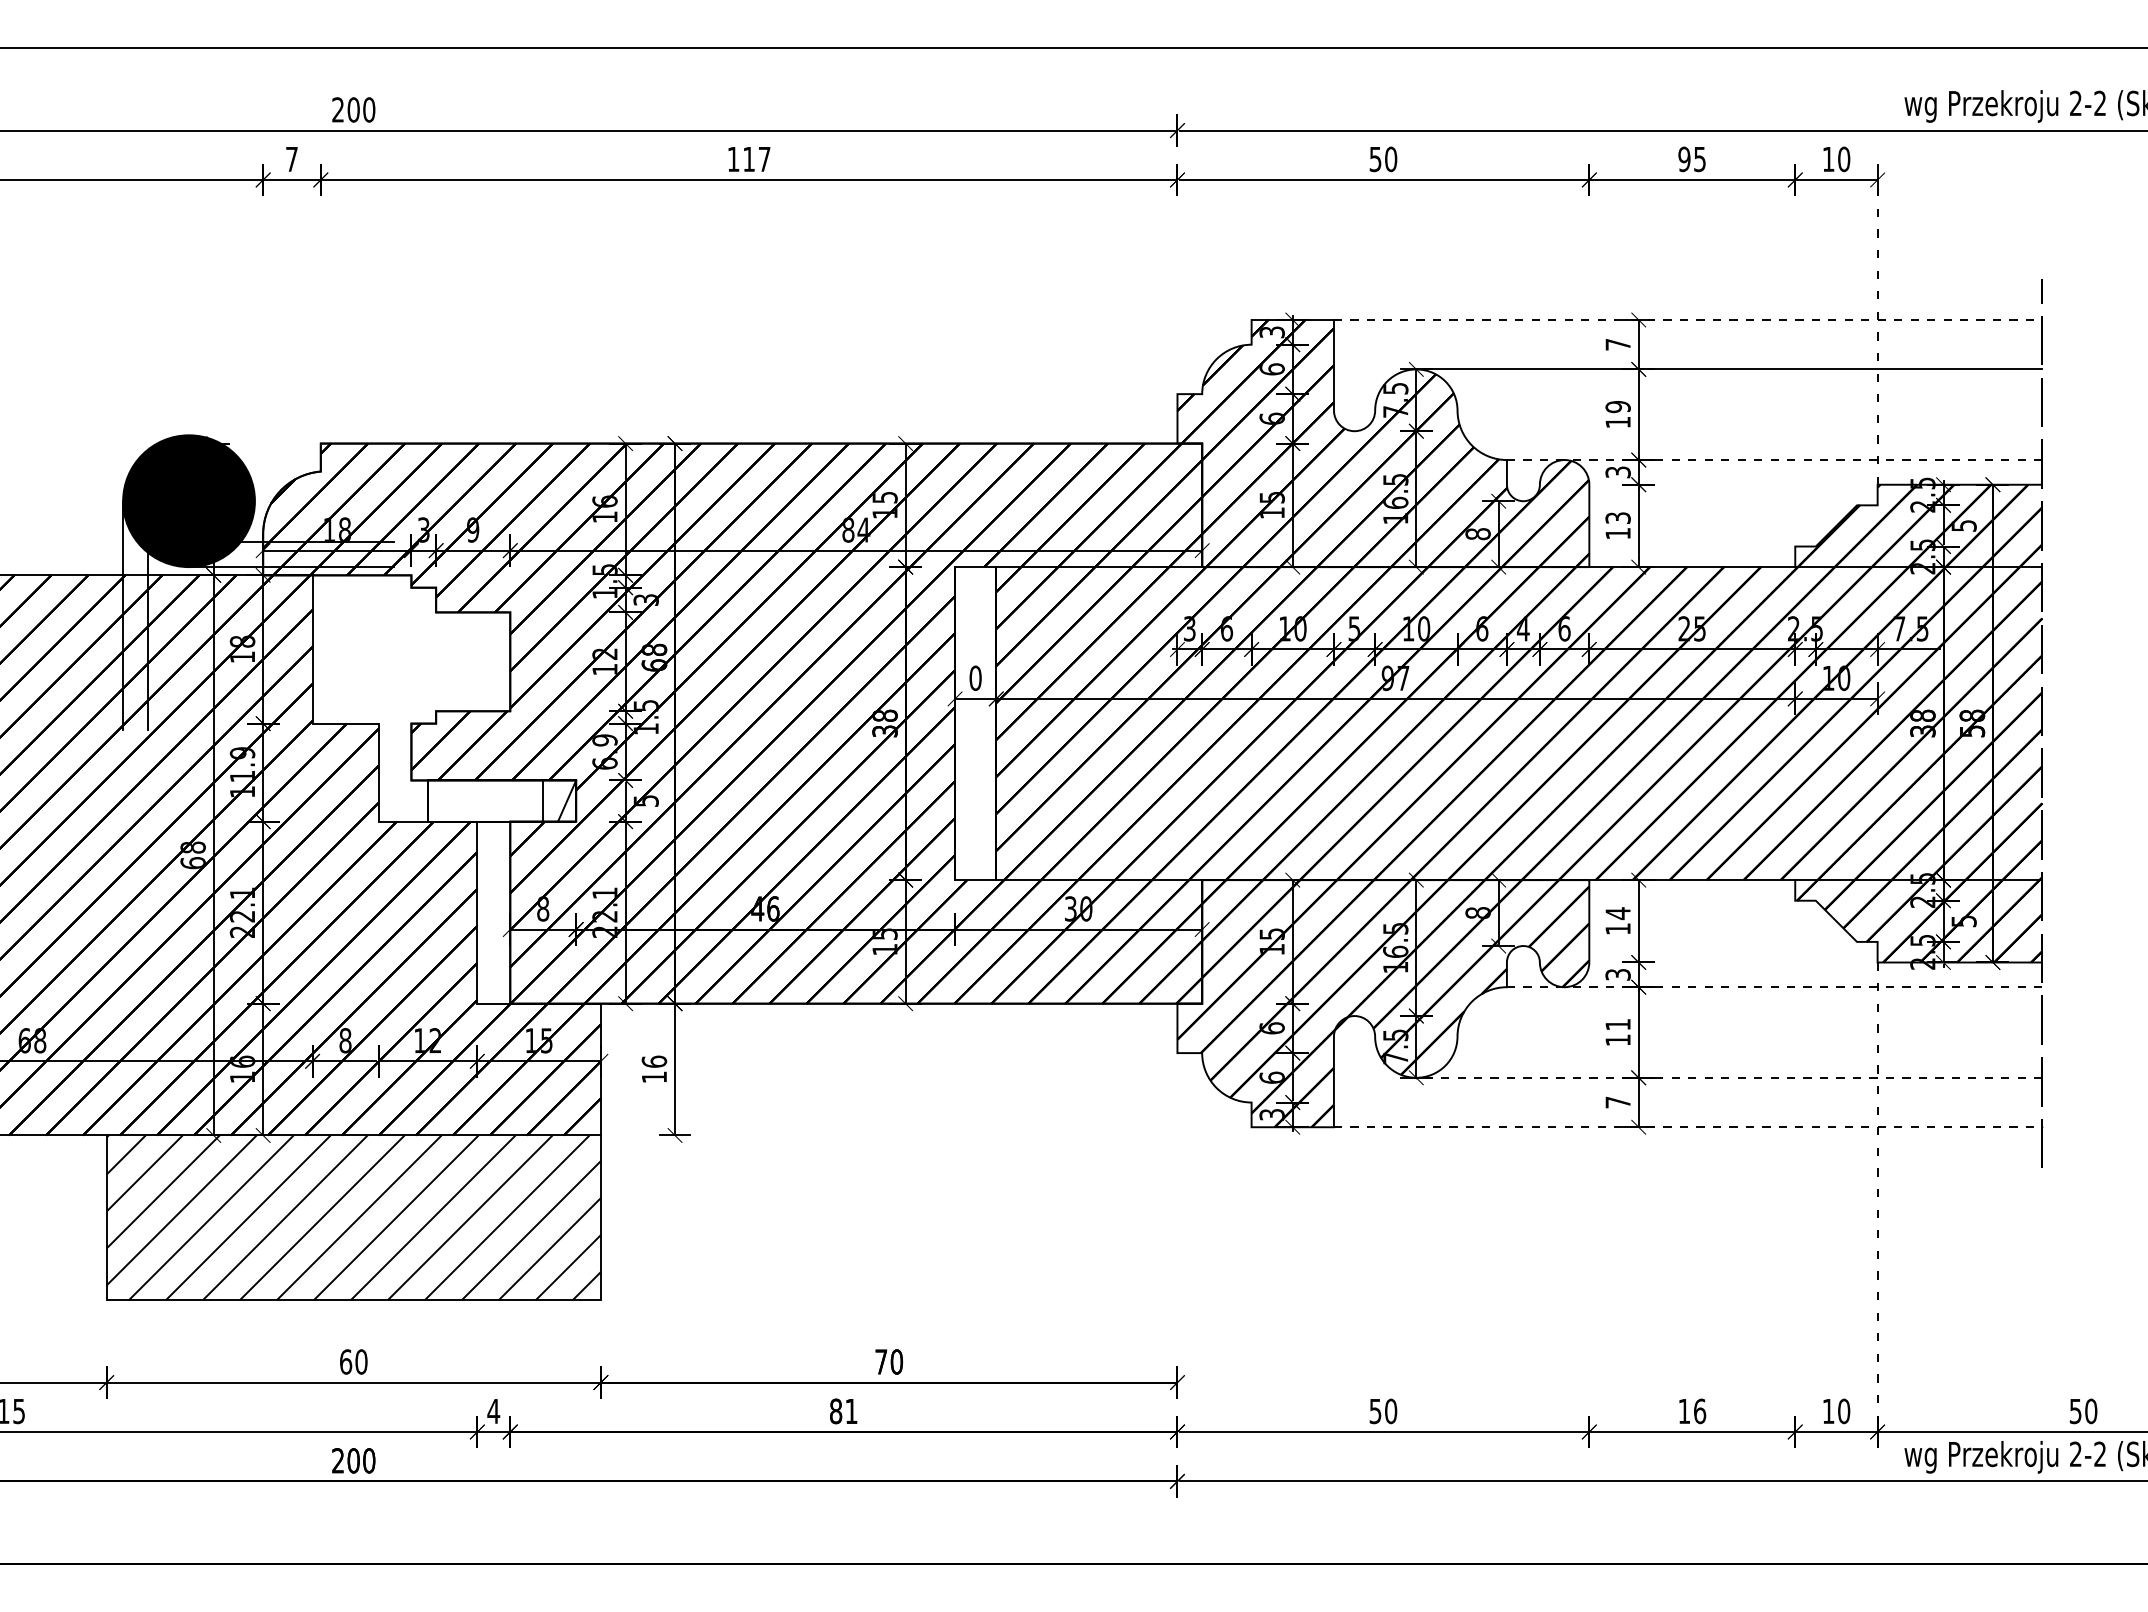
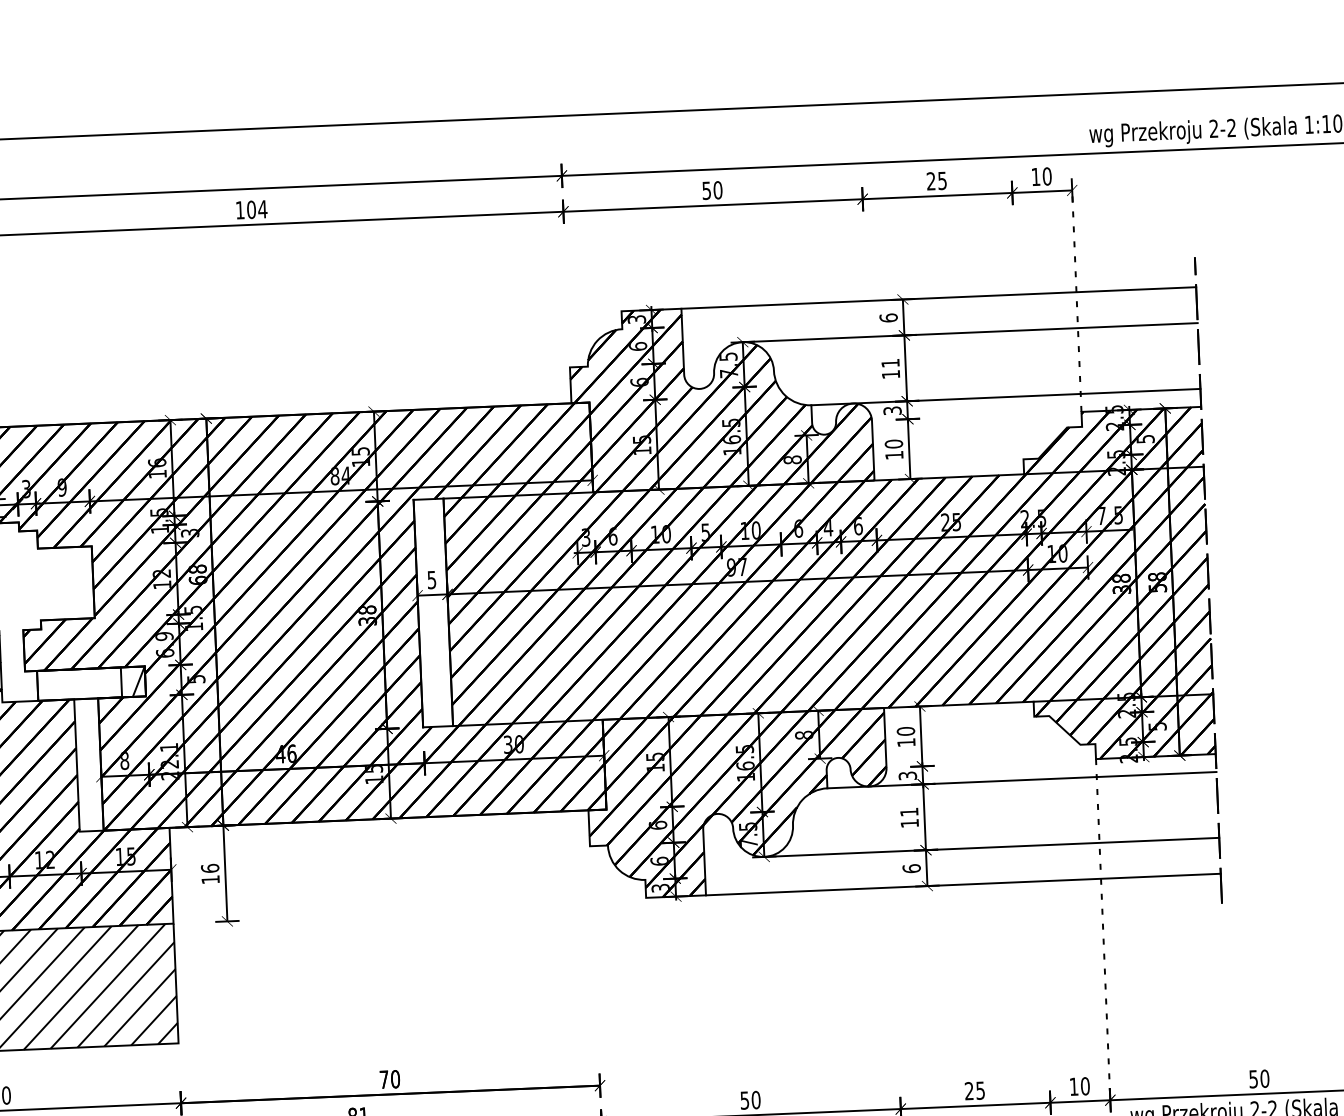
text: (756, 159) -> (256, 209), 117 -> 104
text: (1684, 159) -> (931, 181), 95 -> 25
line: (1688, 320) -> (939, 298), dashed -> solid
text: (1617, 344) -> (888, 317), 7 -> 6
text: (1617, 407) -> (890, 363), 19 -> 11
line: (1774, 460) -> (1005, 397), dashed -> solid
text: (1617, 518) -> (893, 444), 13 -> 10
text: (975, 678) -> (431, 580), 0 -> 5
text: (1617, 913) -> (905, 731), 14 -> 10
line: (1774, 987) -> (1021, 780), dashed -> solid
line: (1728, 1077) -> (991, 847), dashed -> solid
text: (1617, 1102) -> (911, 868), 7 -> 6
line: (1688, 1127) -> (963, 884), dashed -> solid
text: (1692, 1411) -> (975, 1090), 16 -> 25

